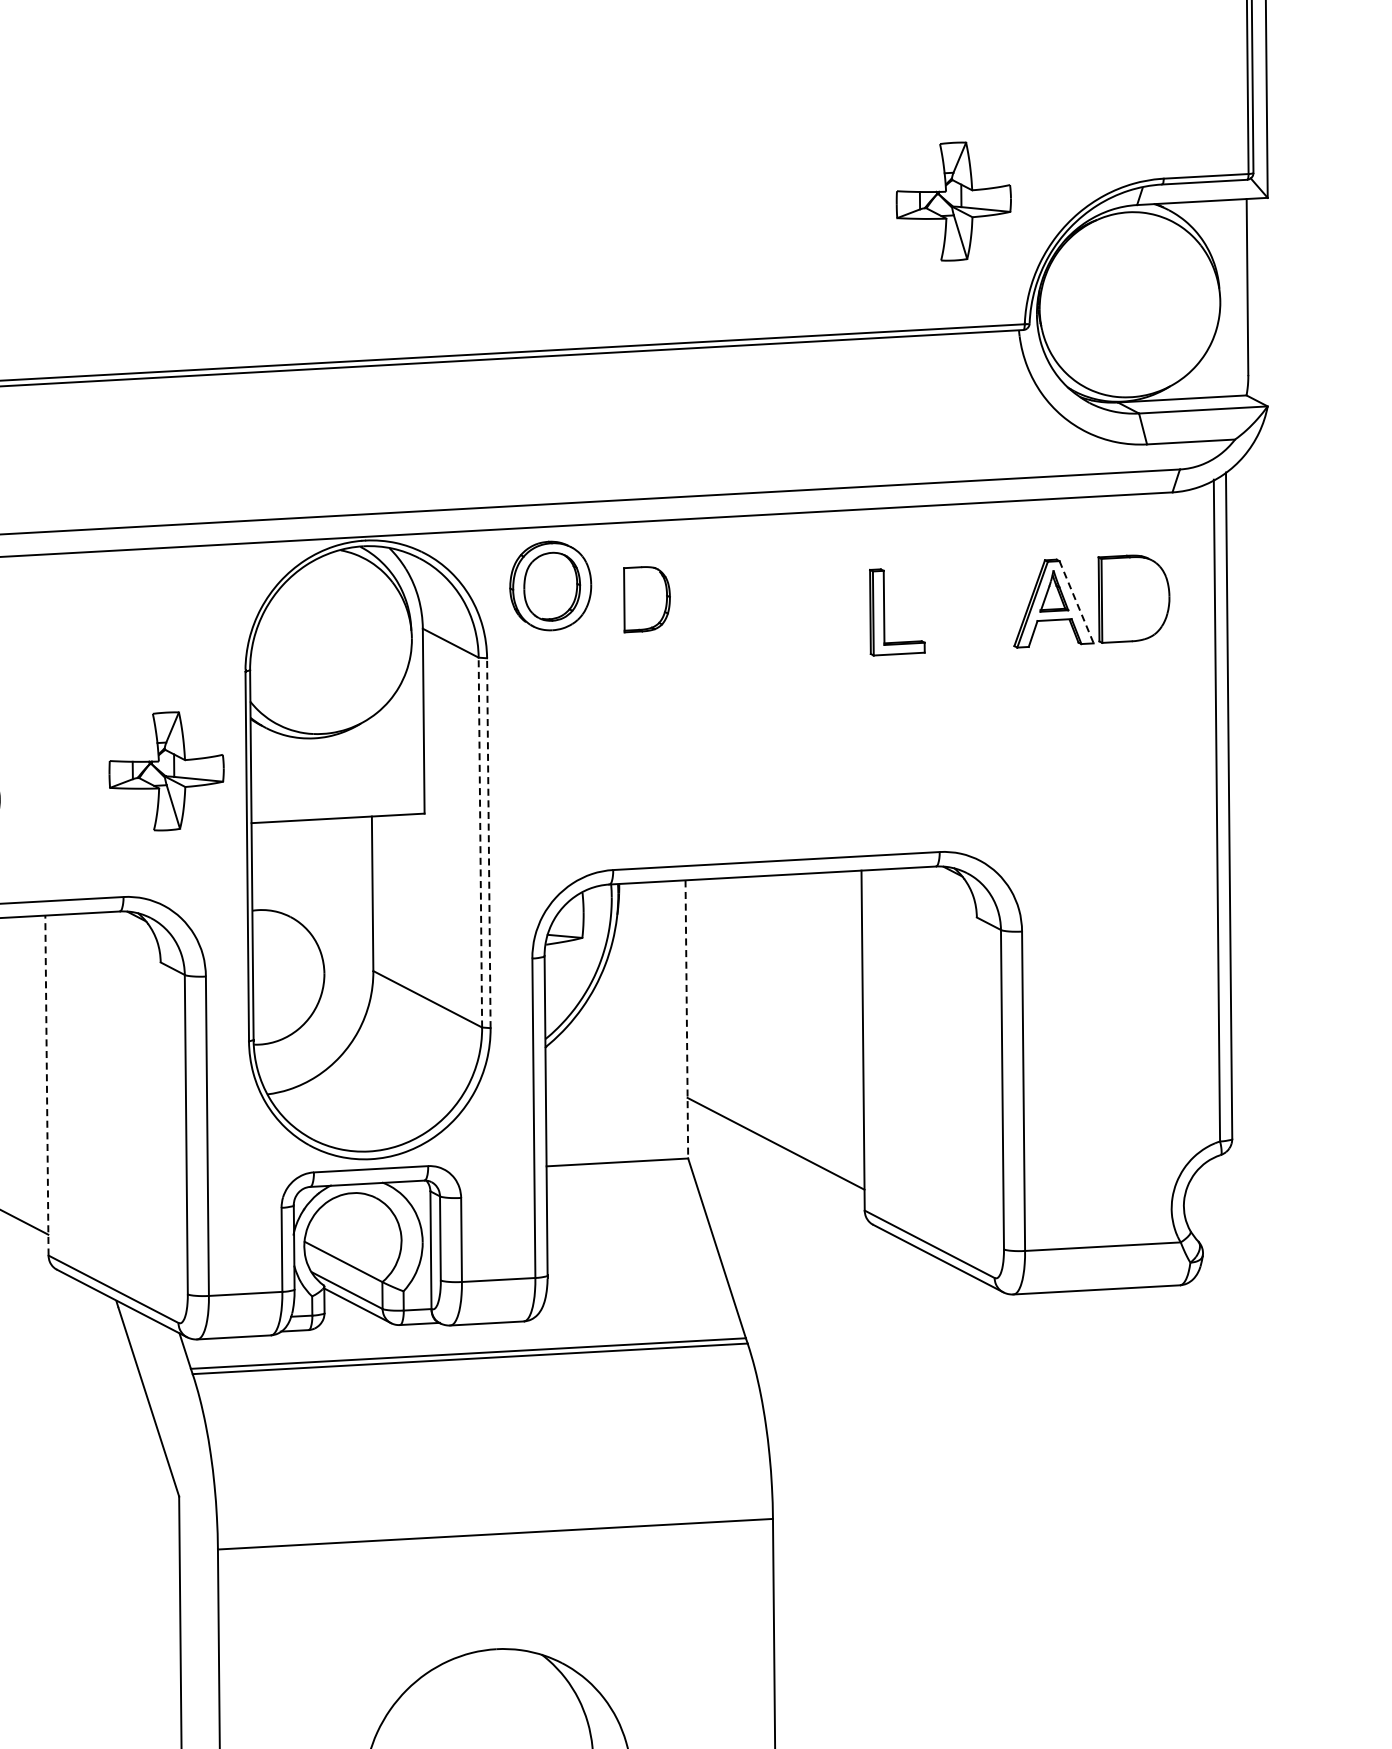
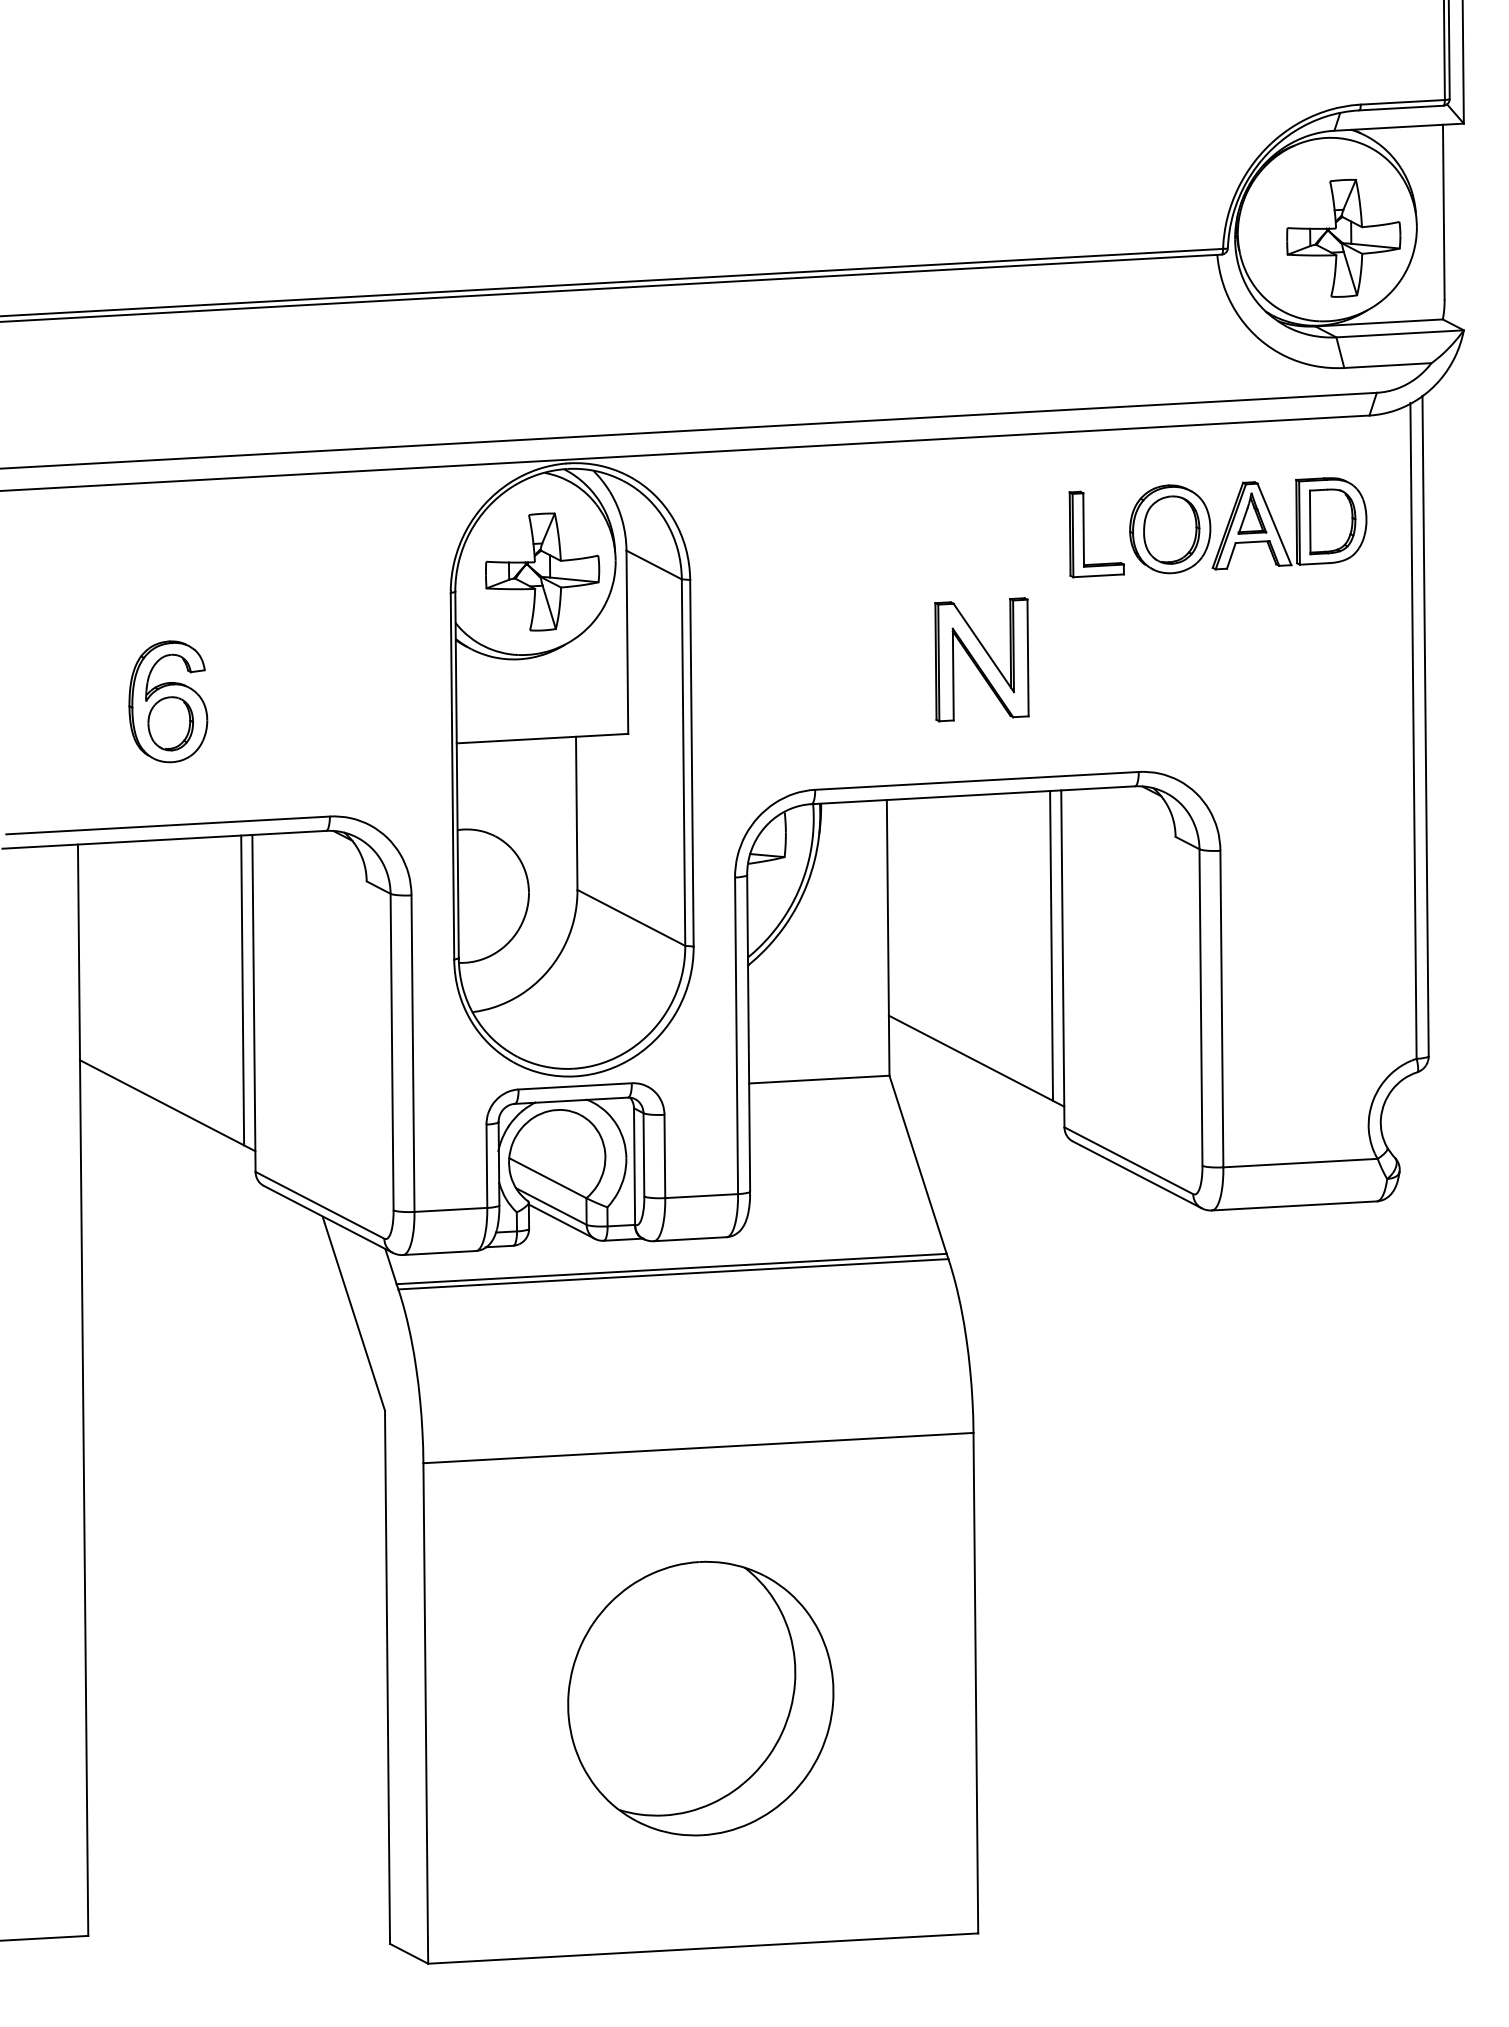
part: (953, 200) -> (1343, 237), moved
part: (550, 586) -> (1170, 529), moved
part: (646, 599) -> (1332, 521), moved
line: (1076, 602) -> (1274, 524), dashed -> solid
part: (781, 738) -> (981, 659), added
part: (166, 770) -> (542, 571), moved
line: (480, 842) -> (683, 762), dashed -> solid
line: (488, 842) -> (691, 762), dashed -> solid
line: (687, 1019) -> (888, 937), dashed -> solid
line: (851, 1027) -> (1051, 945), added
line: (35, 1072) -> (242, 990), added
line: (46, 1084) -> (253, 1002), dashed -> solid

